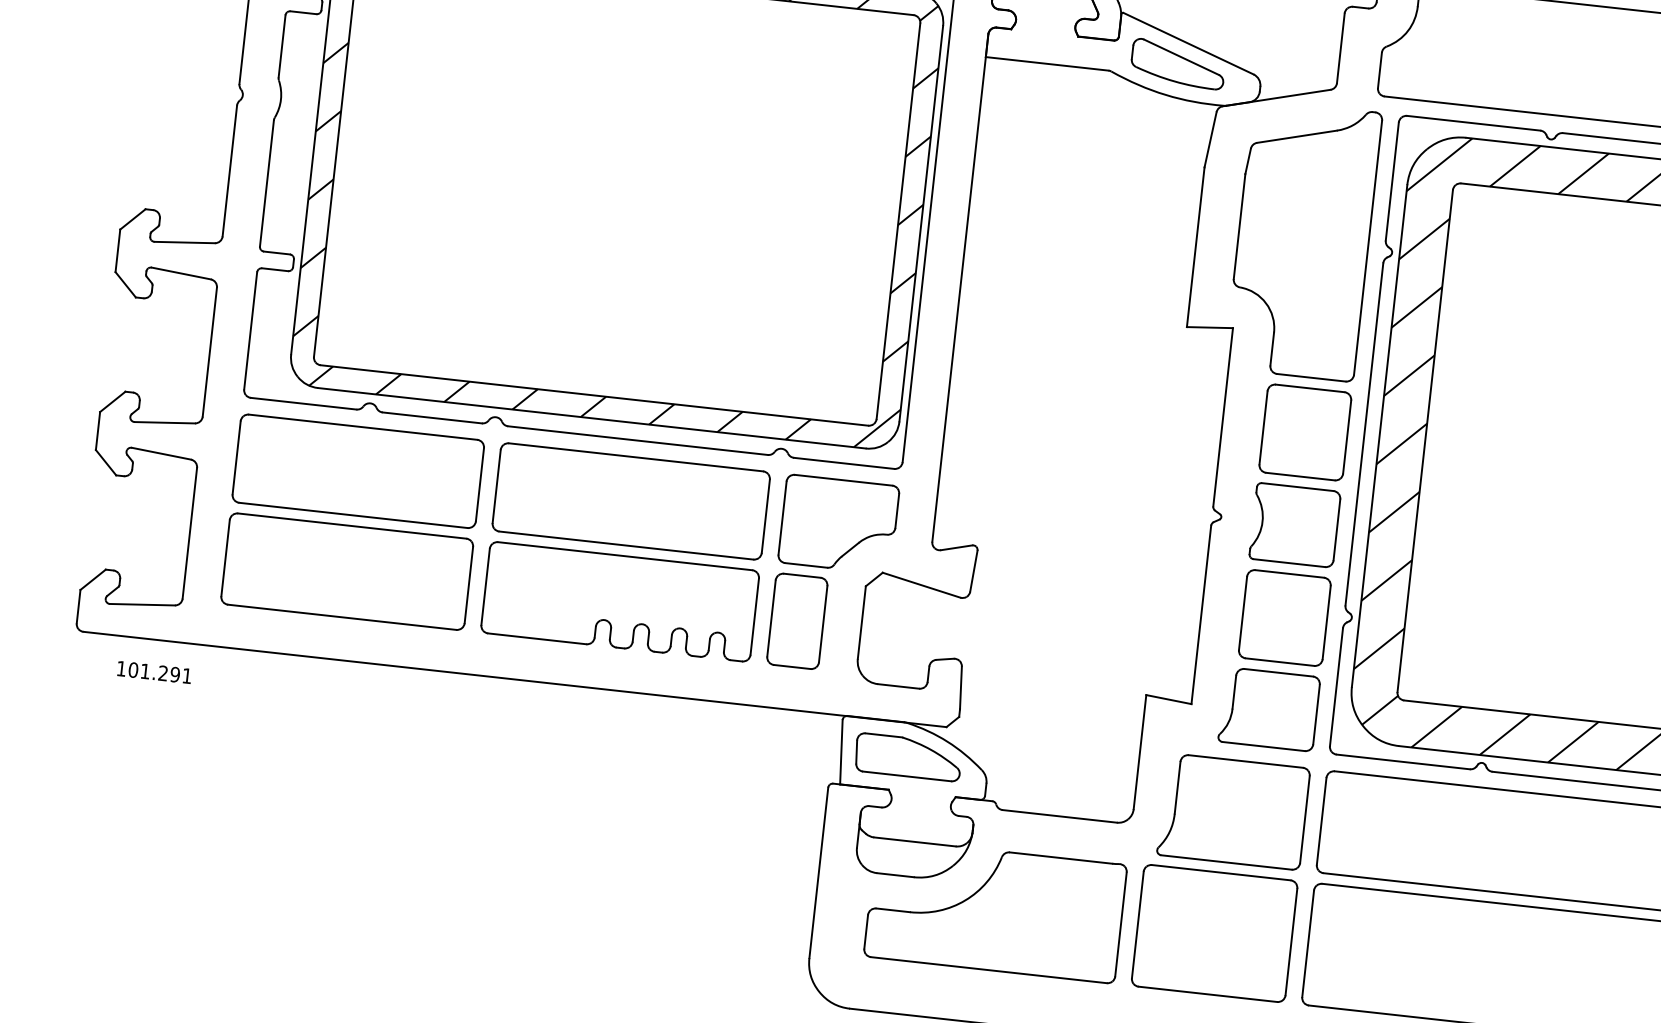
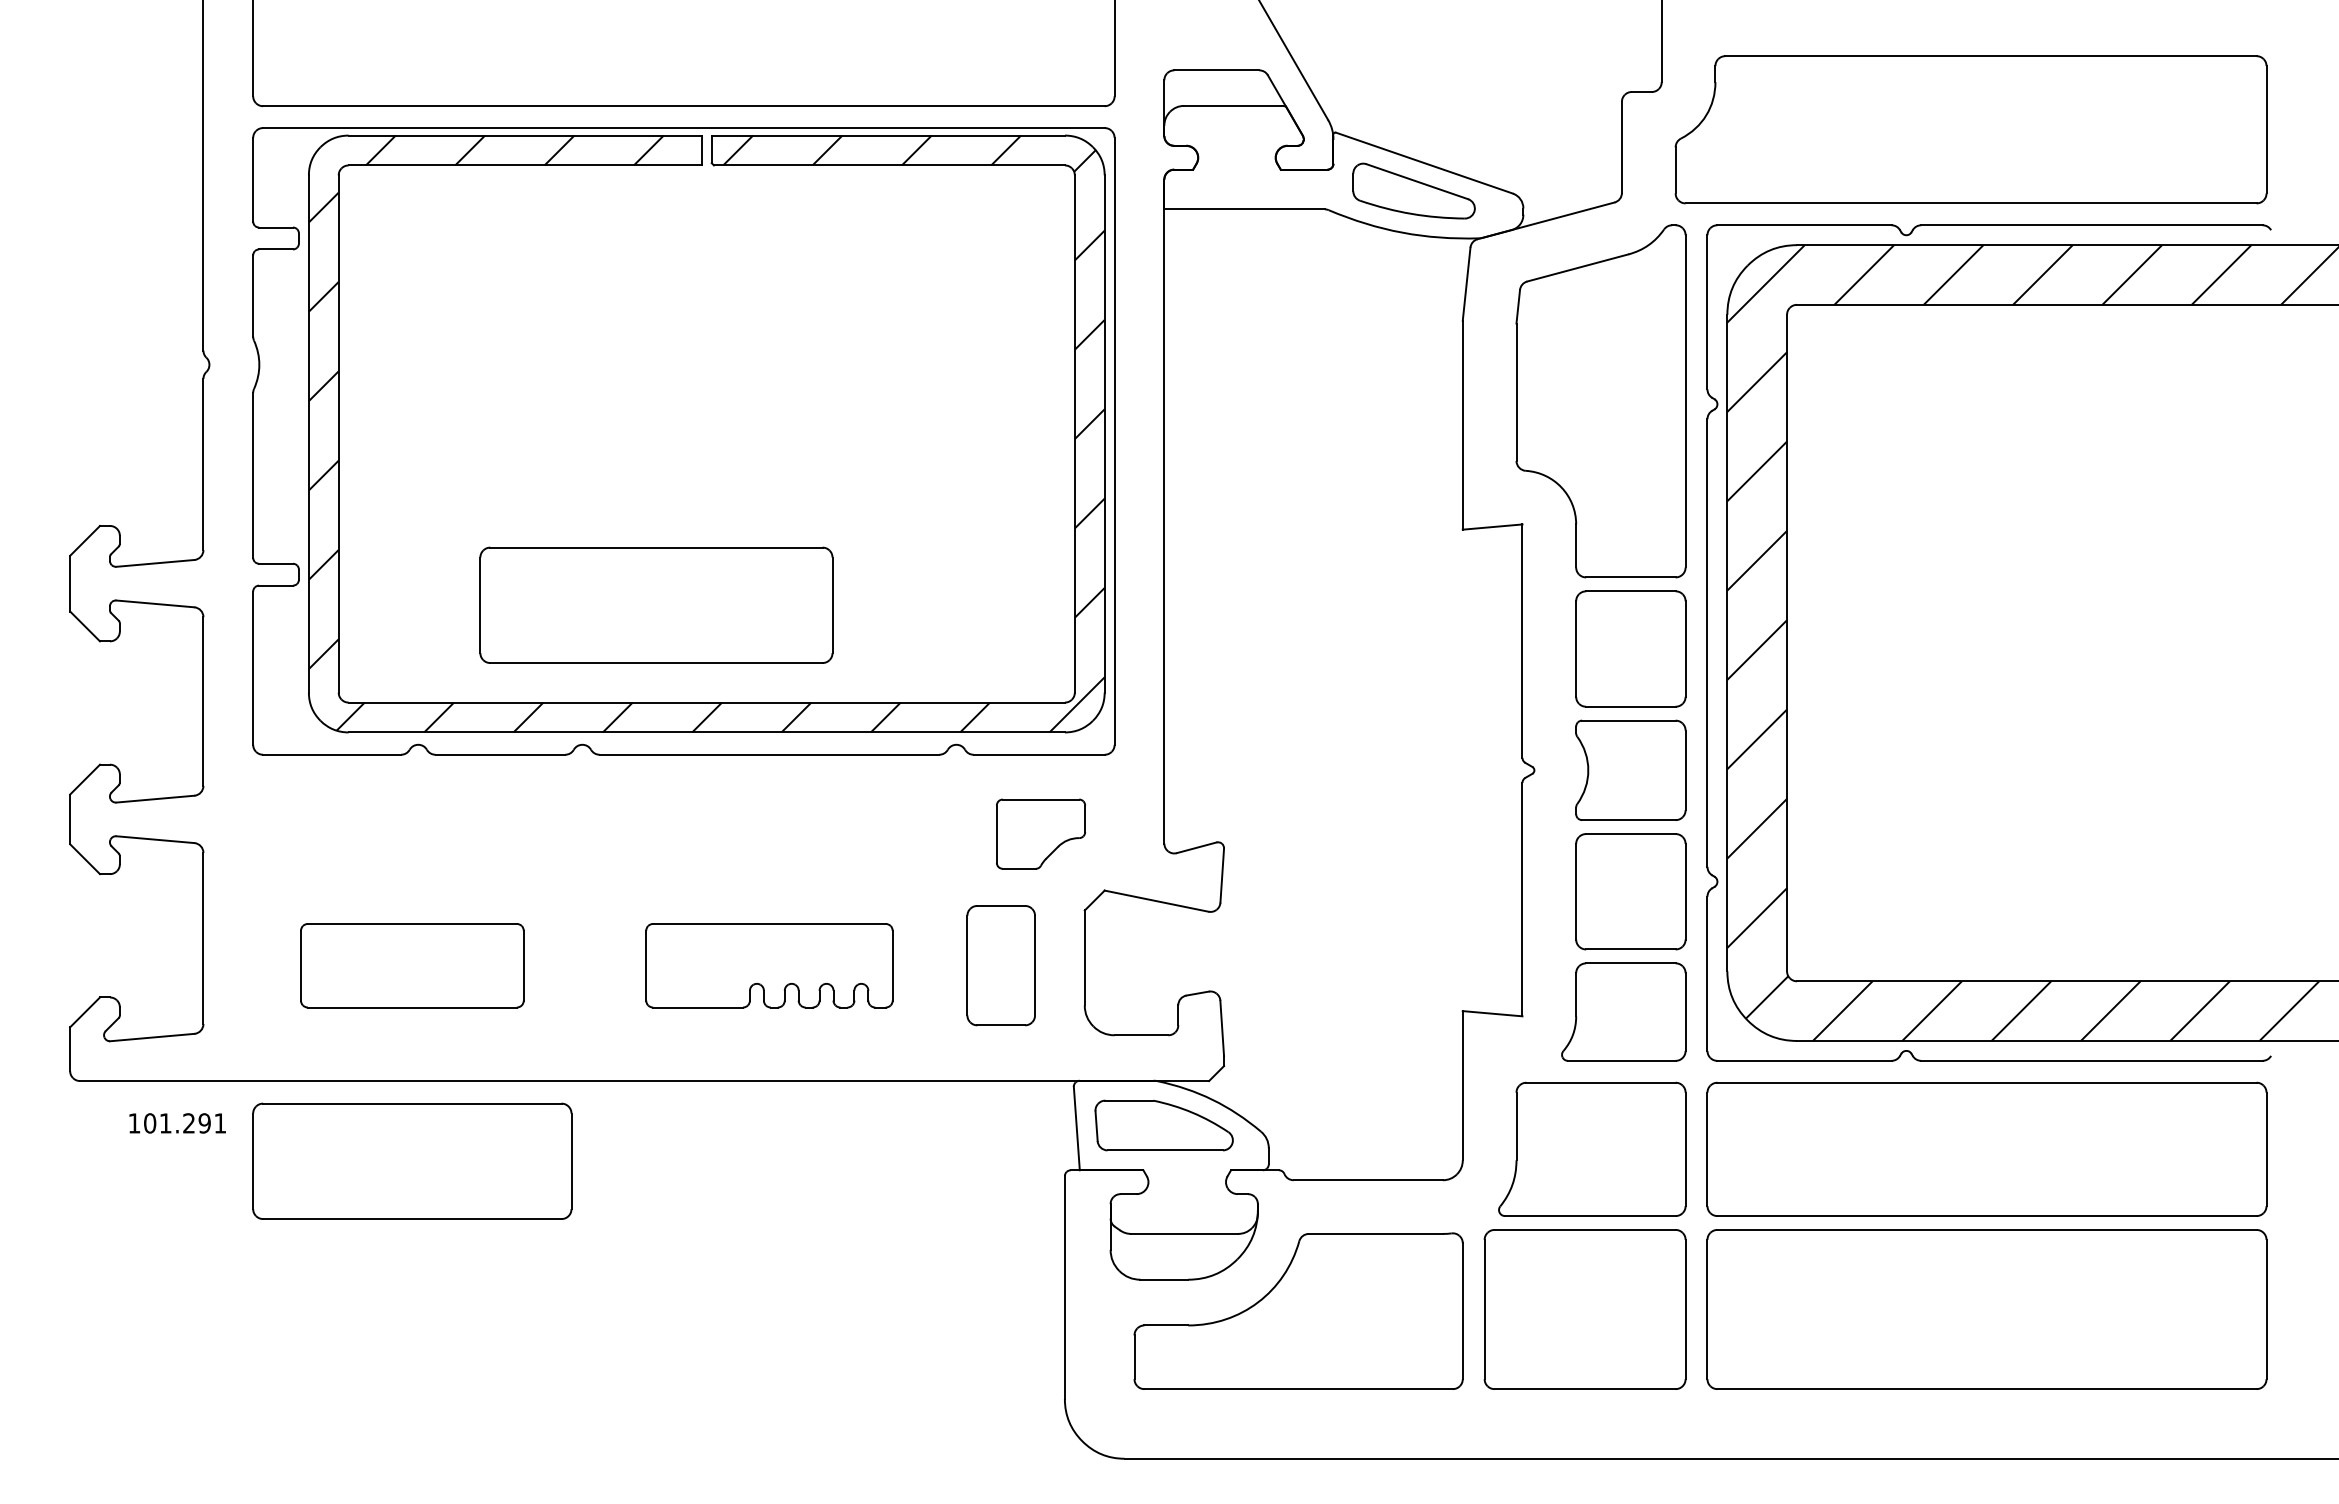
part: (358, 470) -> (412, 1160), moved
part: (631, 500) -> (656, 604), moved
part: (838, 523) -> (1040, 833), size x0.6
part: (347, 571) -> (412, 965), size x0.7
part: (620, 601) -> (769, 965), size x0.7

